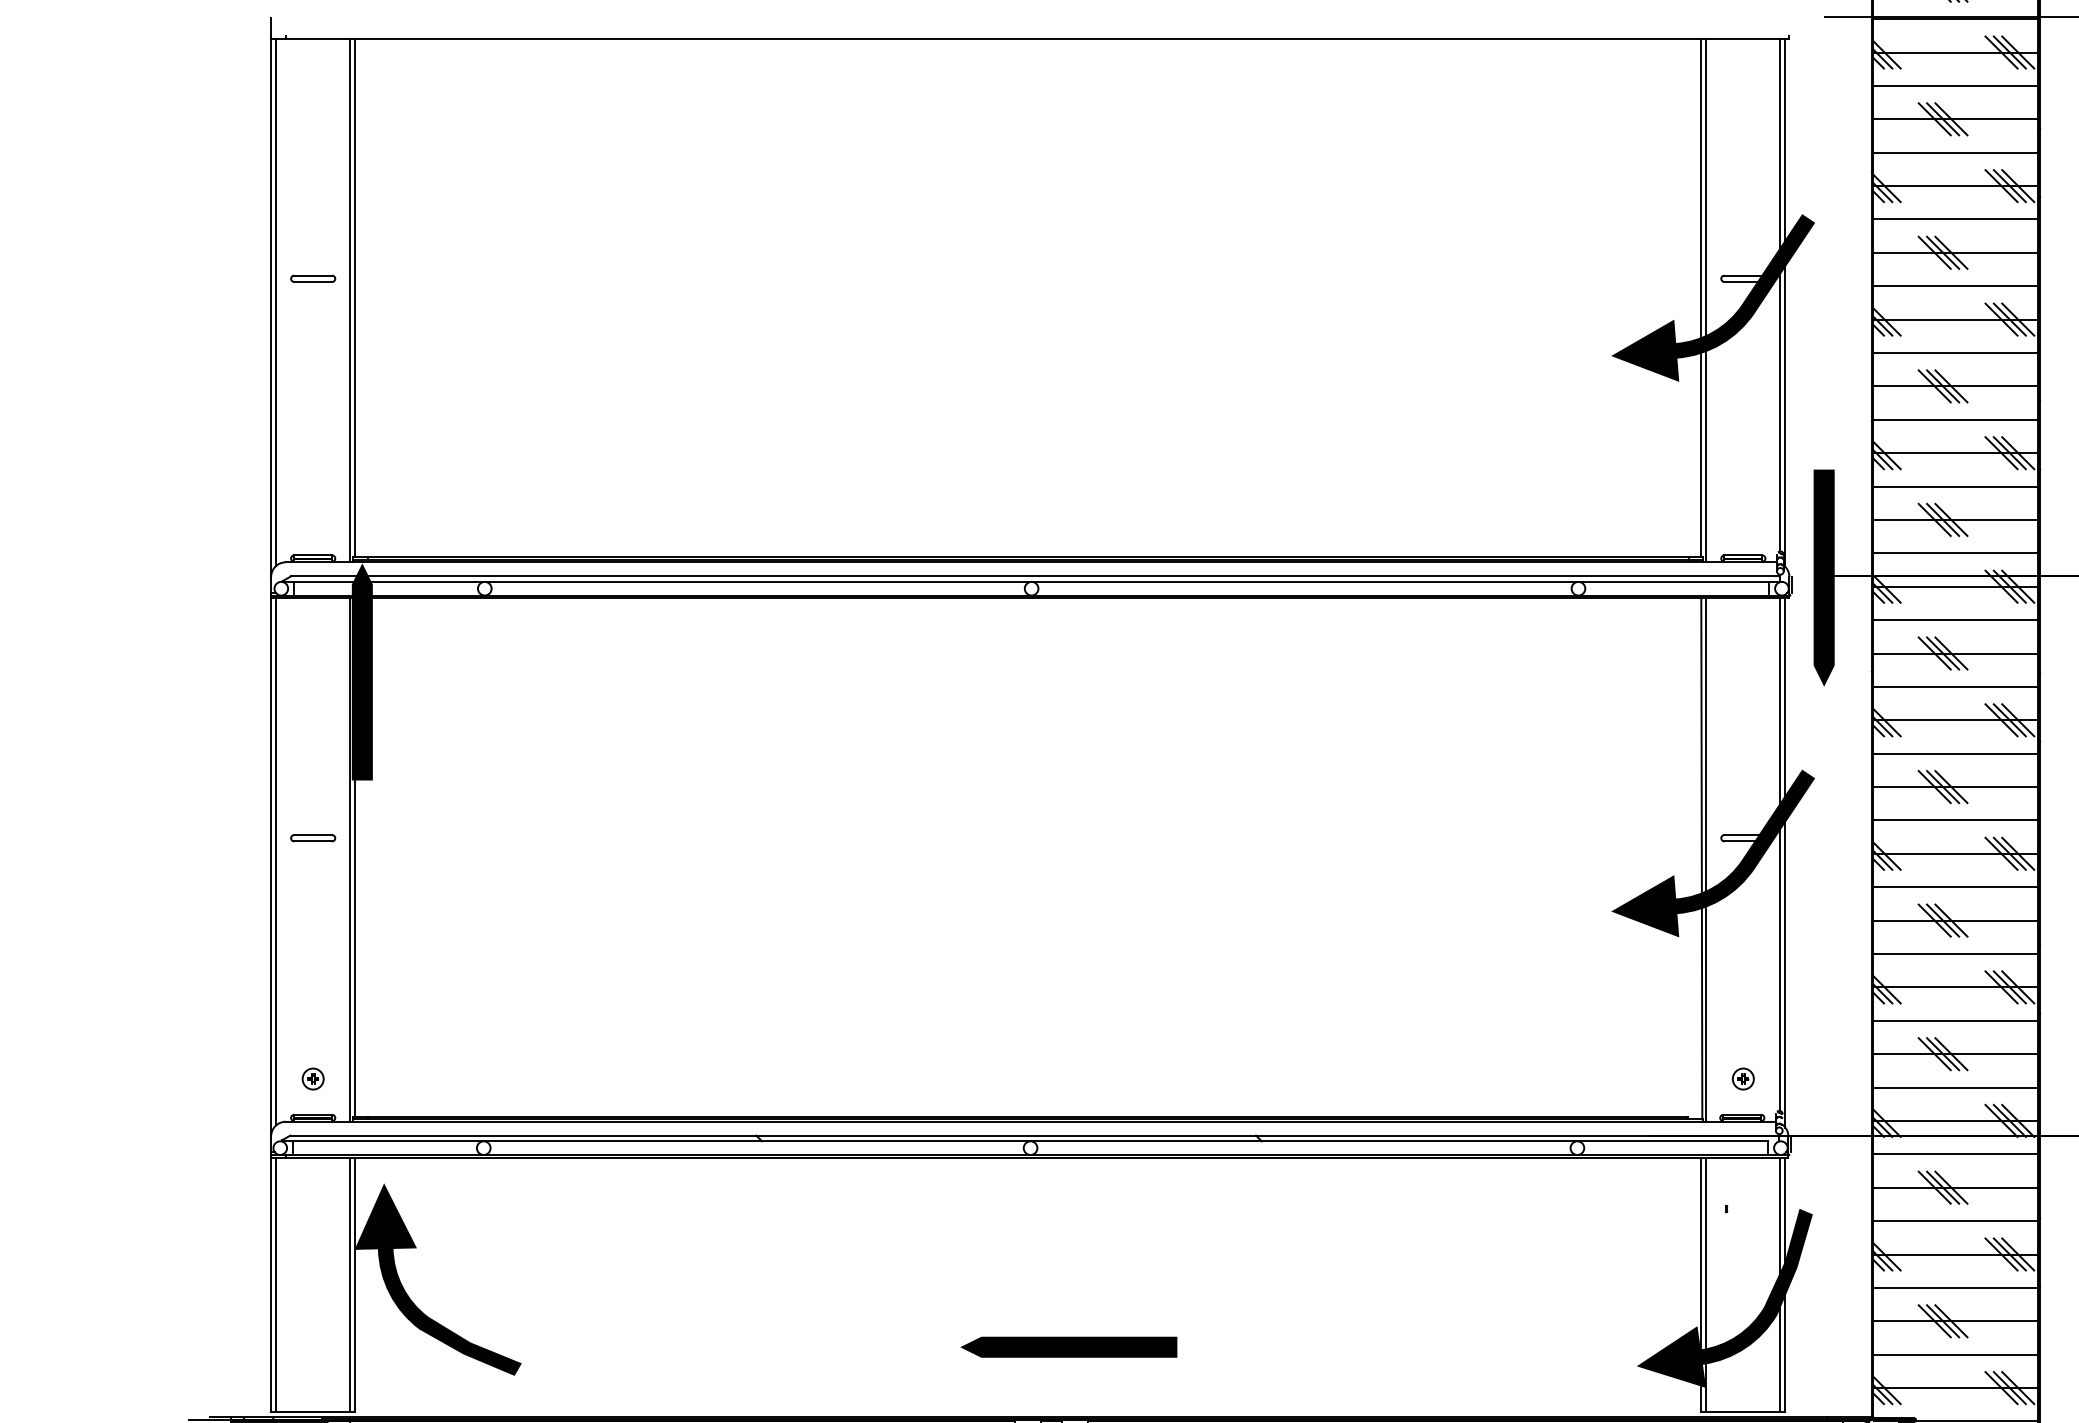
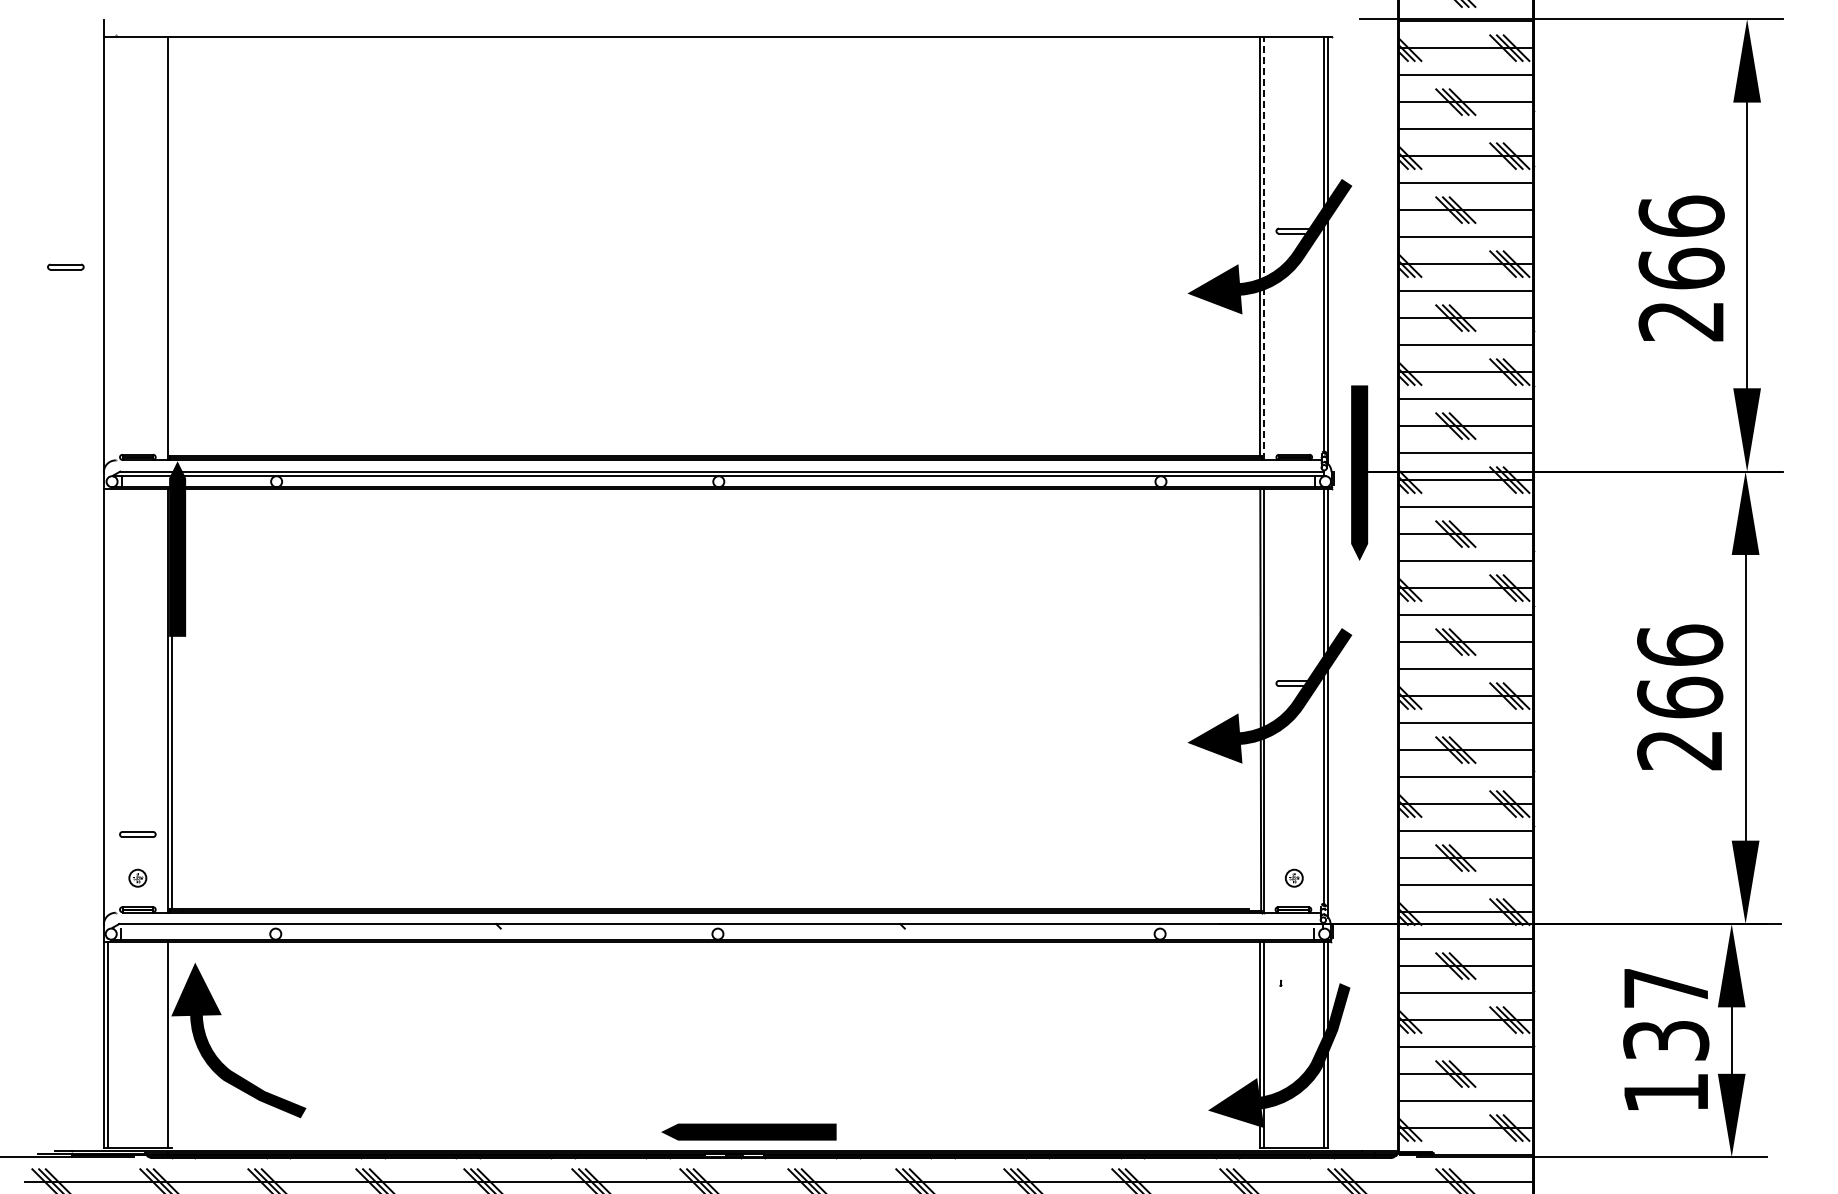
part: (312, 277) -> (65, 266), moved
line: (354, 297) -> (171, 246), removed
line: (1706, 300) -> (1264, 248), solid -> dashed
line: (275, 301) -> (107, 249), removed
part: (312, 838) -> (137, 834), moved
line: (275, 861) -> (107, 702), removed
line: (1025, 1141) -> (713, 928), removed
line: (354, 1284) -> (171, 1044), removed
line: (1068, 1346) -> (748, 1131), moved

